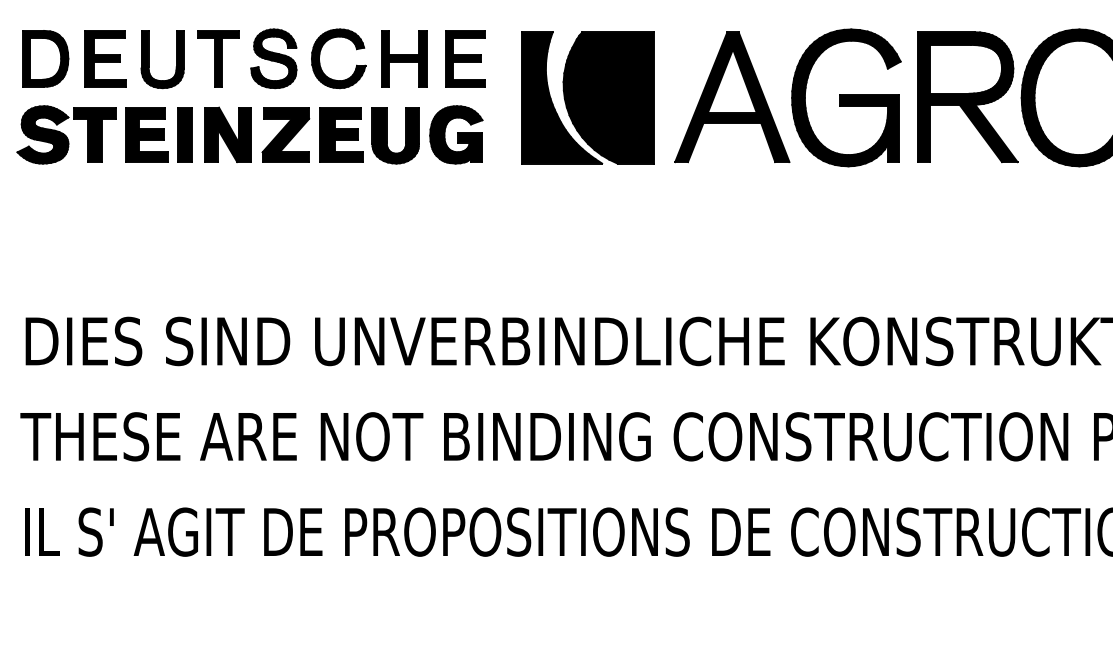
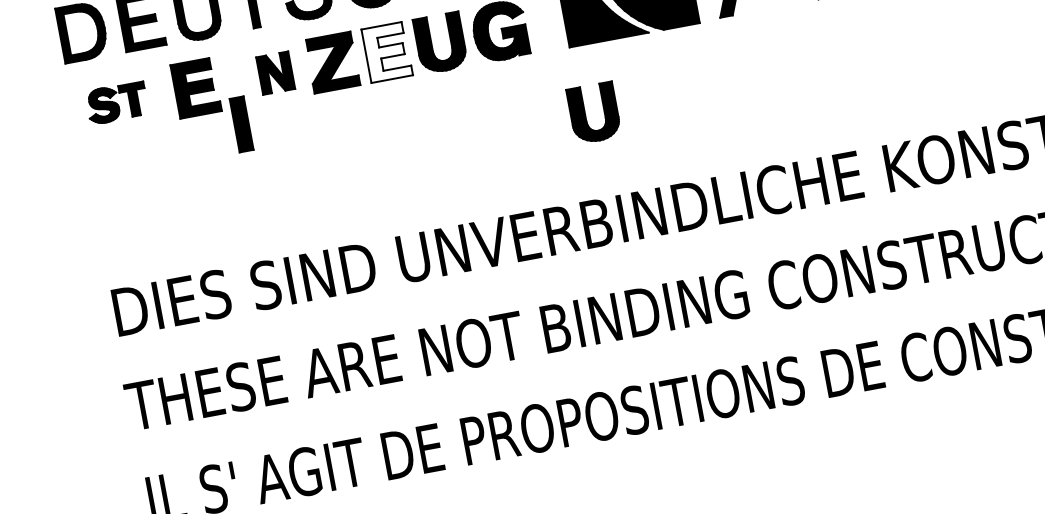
part: (66, 134) -> (116, 102), size x0.6
part: (184, 134) -> (240, 124), moved
part: (227, 134) -> (275, 72), size x0.7
fill: (341, 134) -> (387, 52), removed
part: (525, 232) -> (586, 114), added

